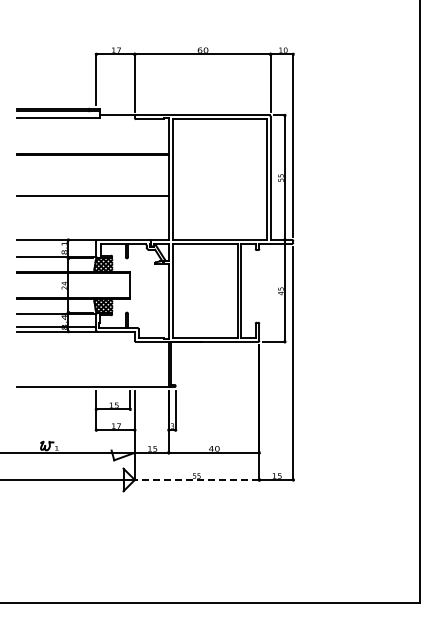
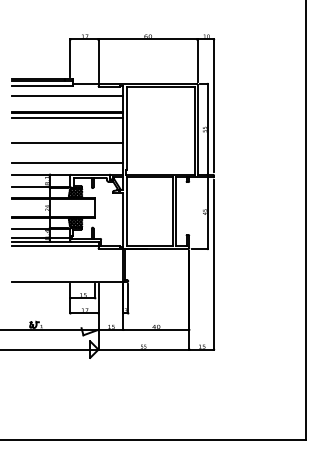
line: (92, 131) -> (67, 95), added
line: (92, 161) -> (67, 117), added
line: (92, 224) -> (67, 163), added
line: (75, 337) -> (55, 245), added
line: (196, 479) -> (143, 349), dashed -> solid

